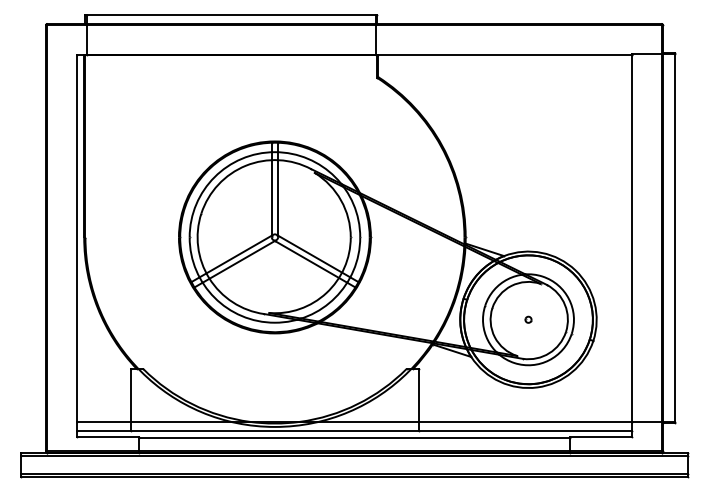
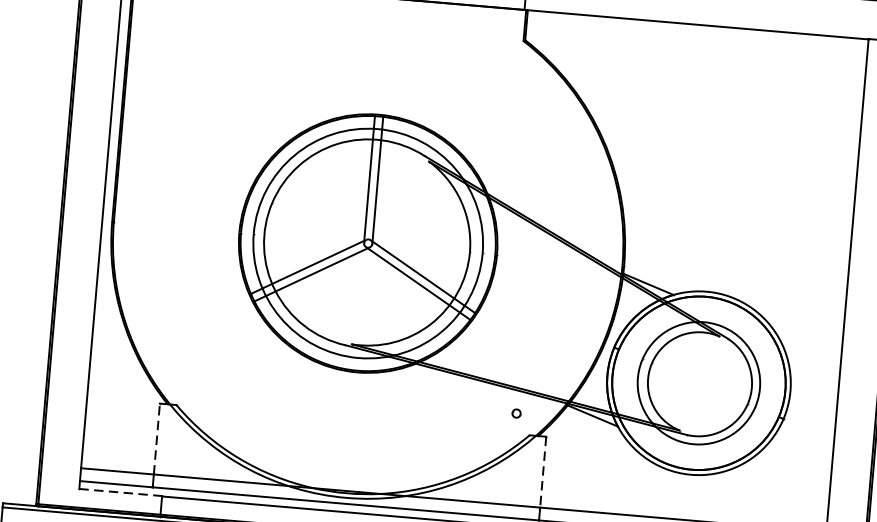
part: (528, 319) -> (516, 413), moved
line: (131, 394) -> (157, 437), solid -> dashed
line: (418, 395) -> (542, 472), solid -> dashed
line: (107, 437) -> (120, 492), solid -> dashed

